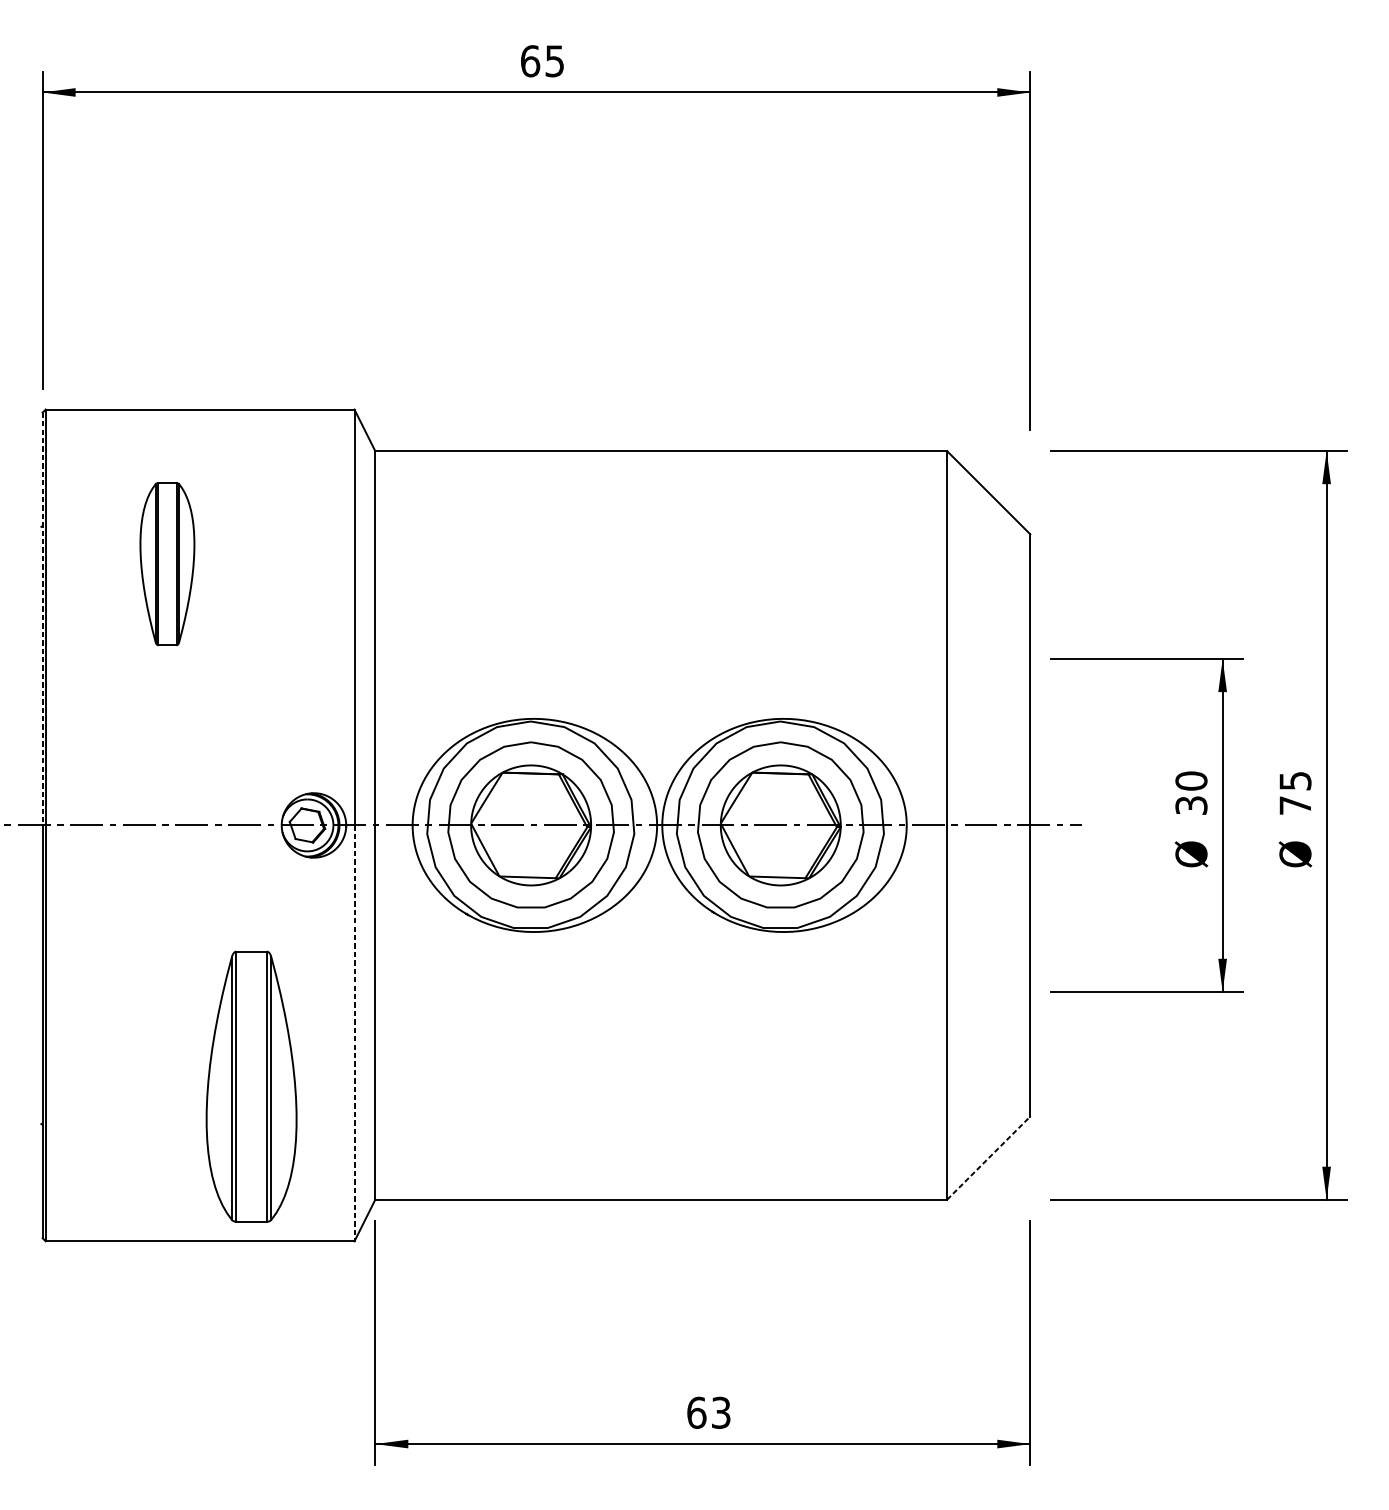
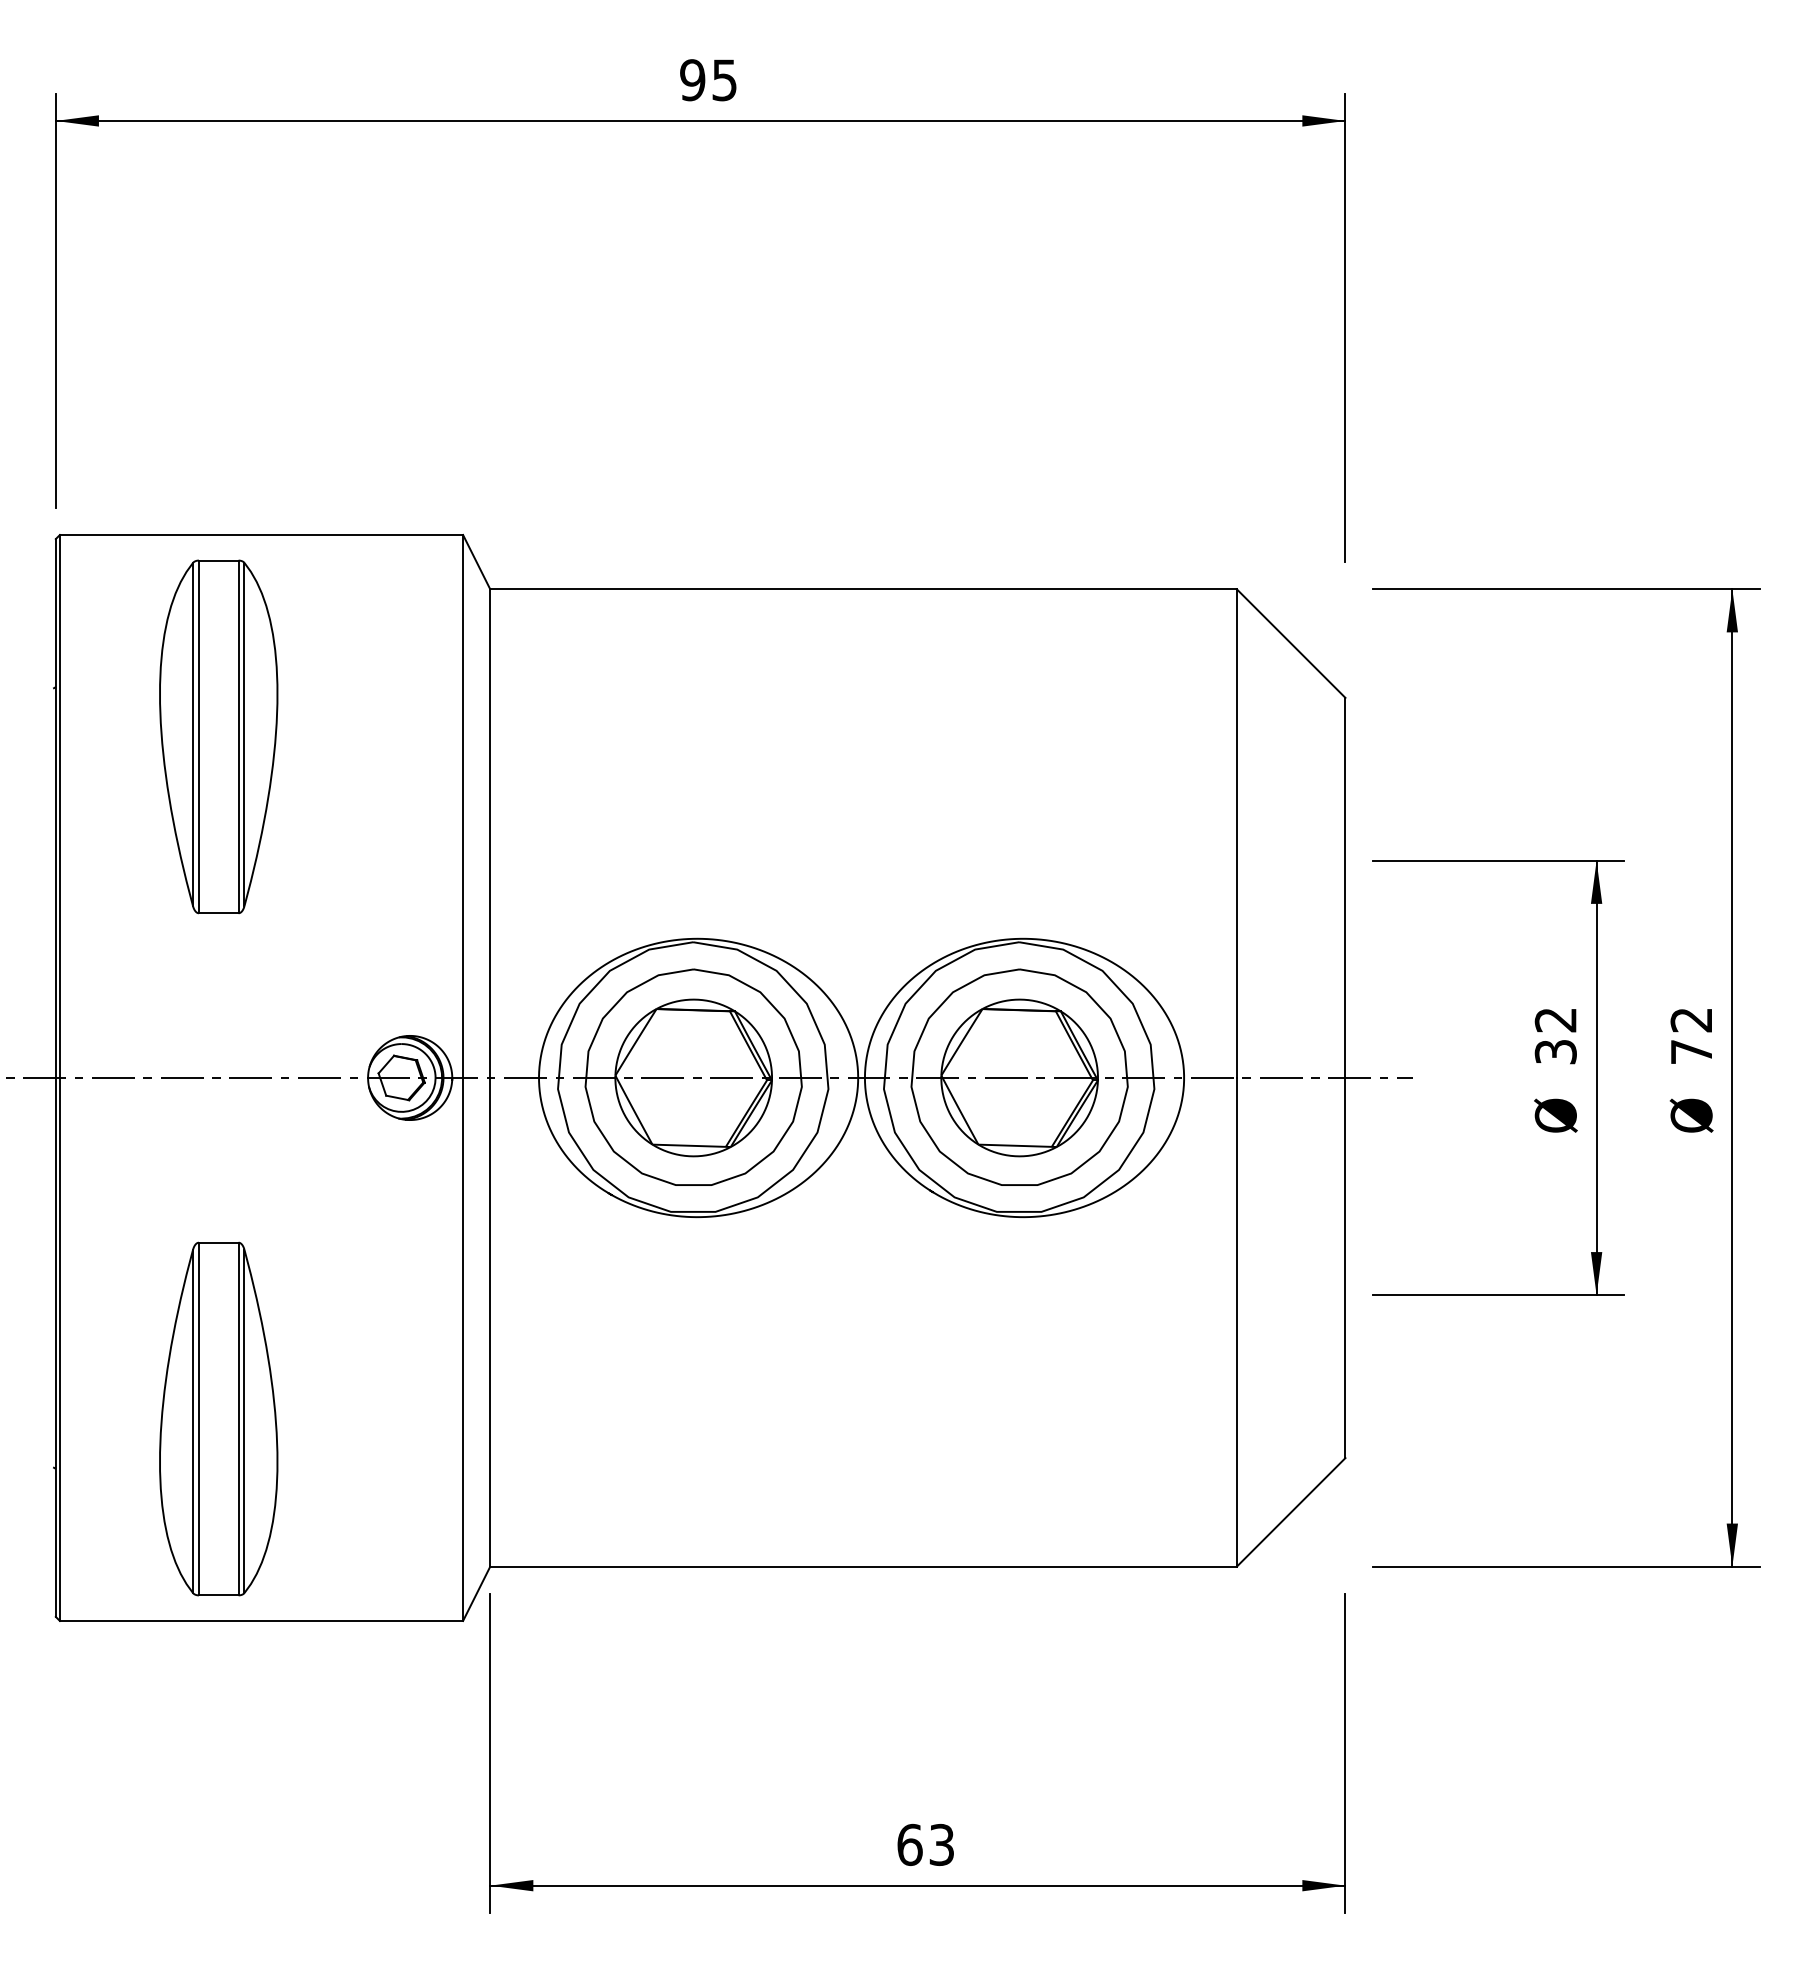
text: (530, 61) -> (692, 80), 65 -> 95
part: (167, 563) -> (218, 736), size x1.67
line: (42, 619) -> (55, 809), dashed -> solid
text: (1191, 780) -> (1555, 1019), 30 -> 32
text: (1295, 781) -> (1691, 1020), 75 -> 72
line: (354, 1033) -> (463, 1349), dashed -> solid
part: (251, 1086) -> (218, 1418), moved
line: (988, 1158) -> (1291, 1512), dashed -> solid

